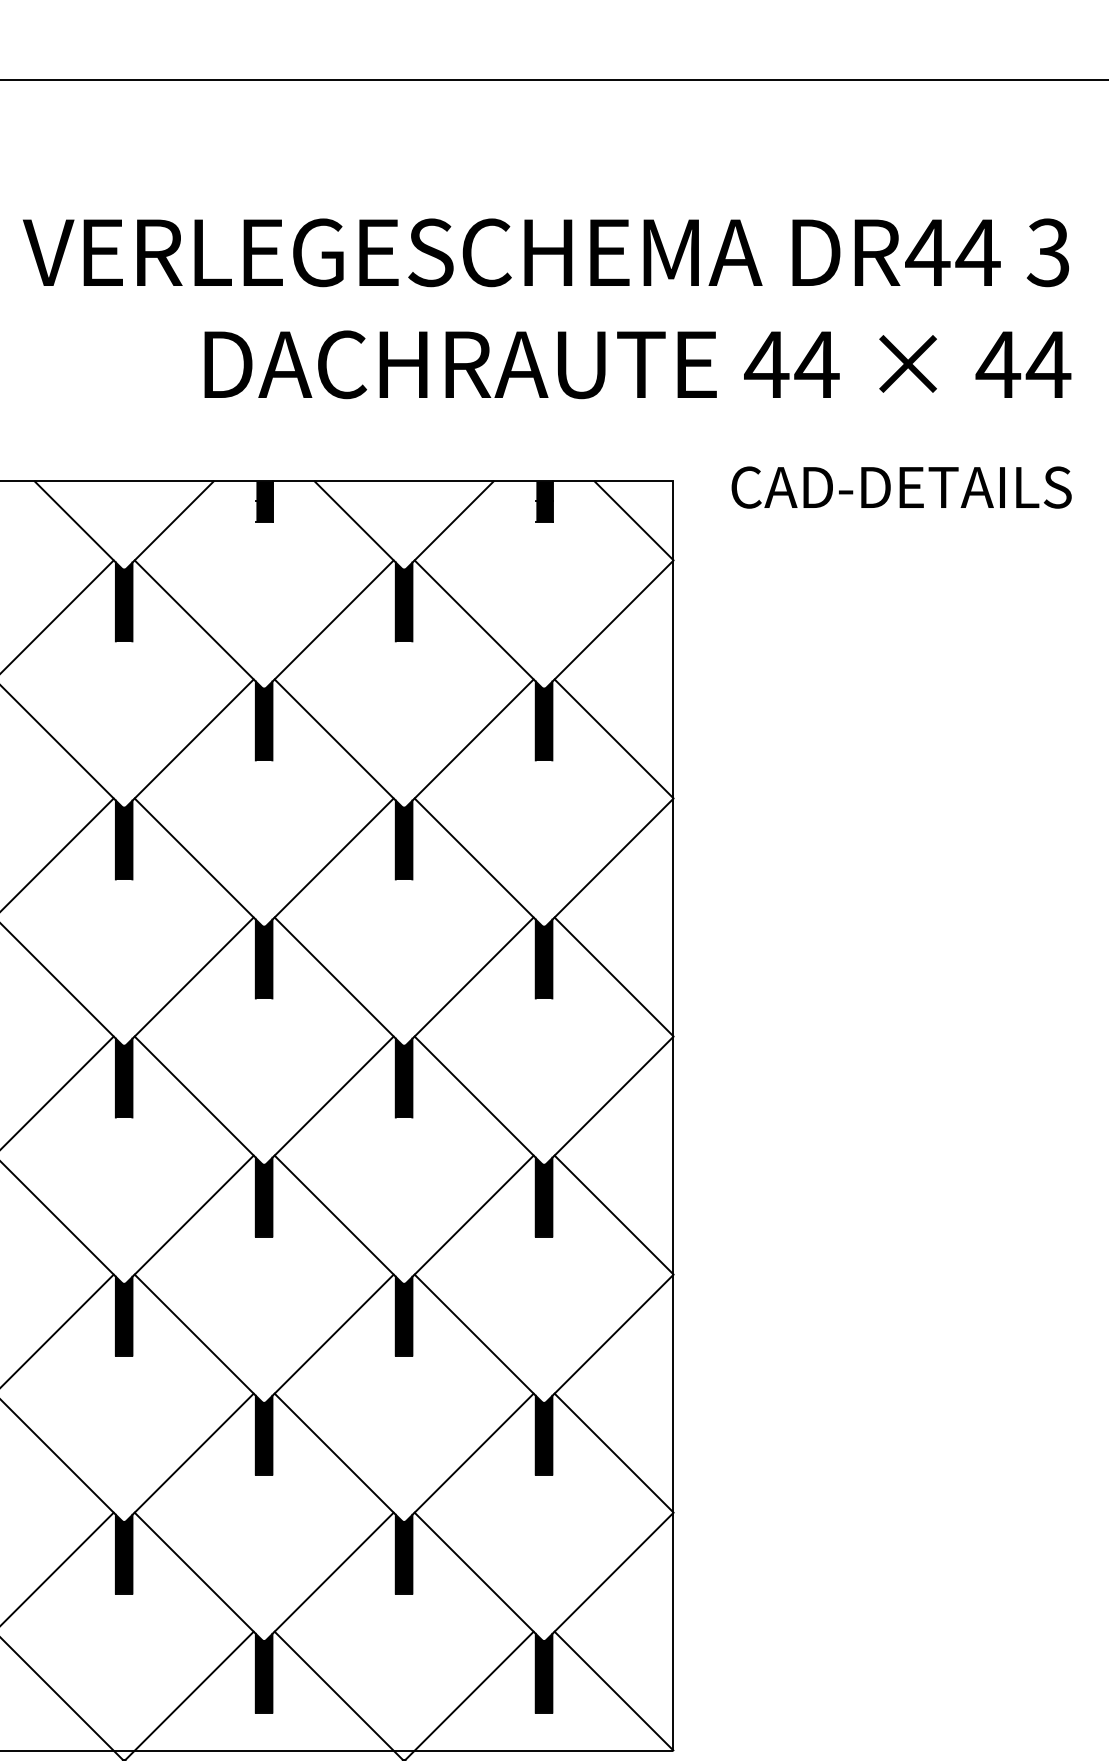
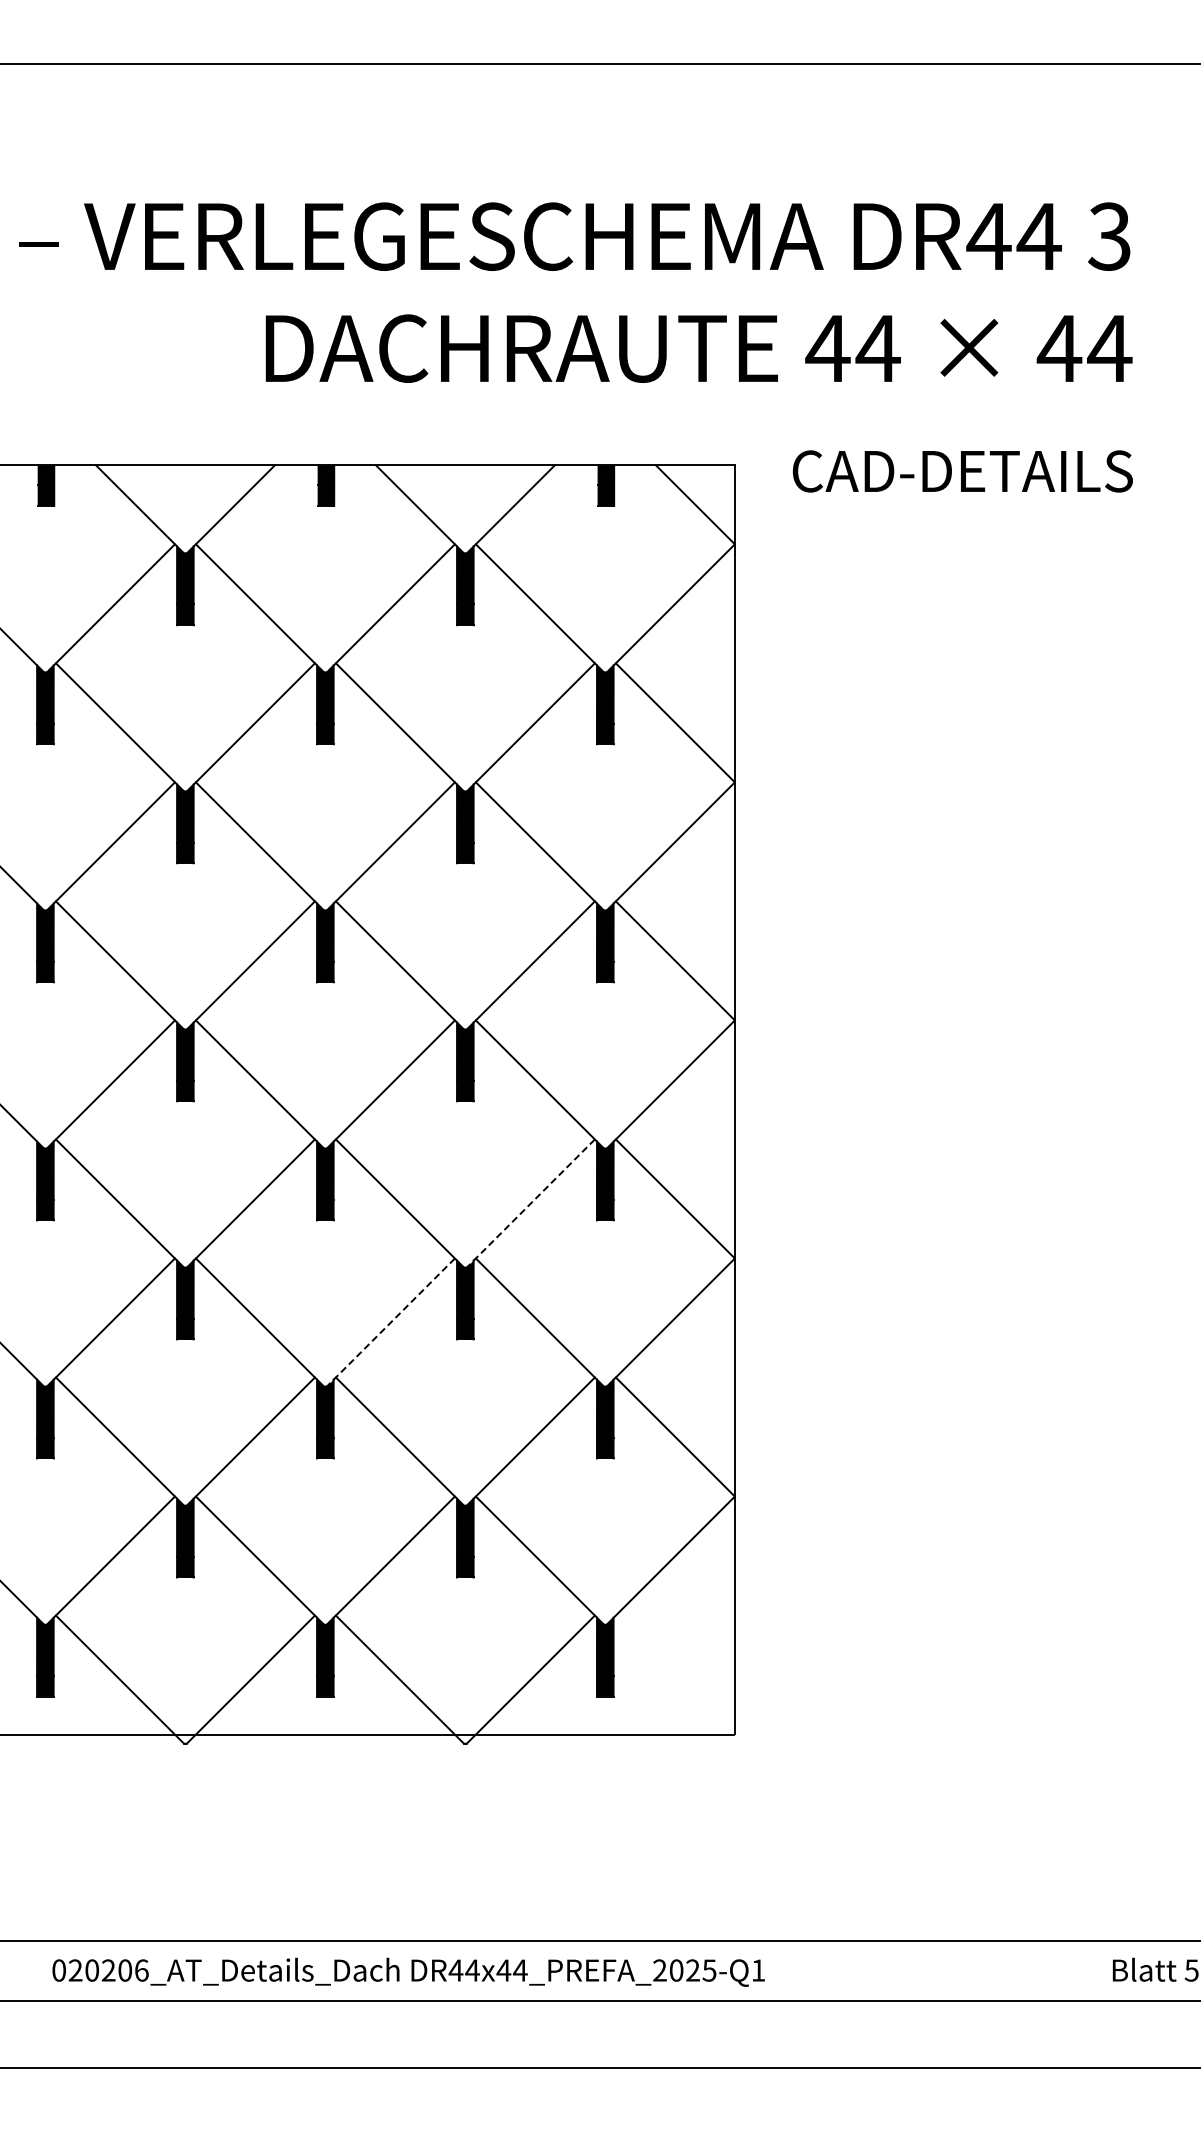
line: (469, 1219) -> (530, 1203), solid -> dashed
line: (329, 1338) -> (390, 1322), solid -> dashed
line: (613, 1690) -> (674, 1674), removed

